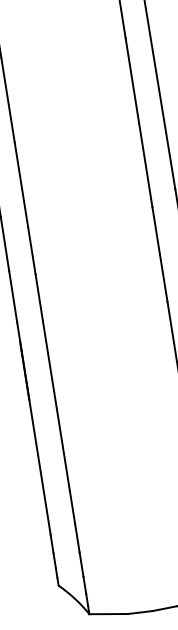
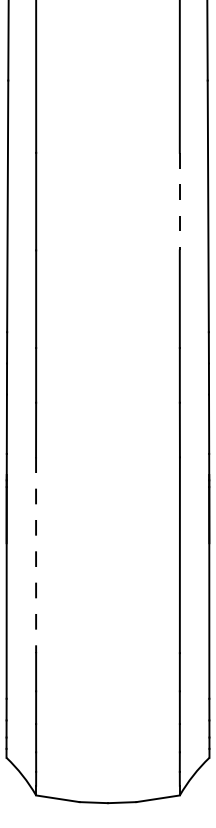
line: (132, 80) -> (179, 201), solid -> dashed
line: (56, 406) -> (36, 555), solid -> dashed

